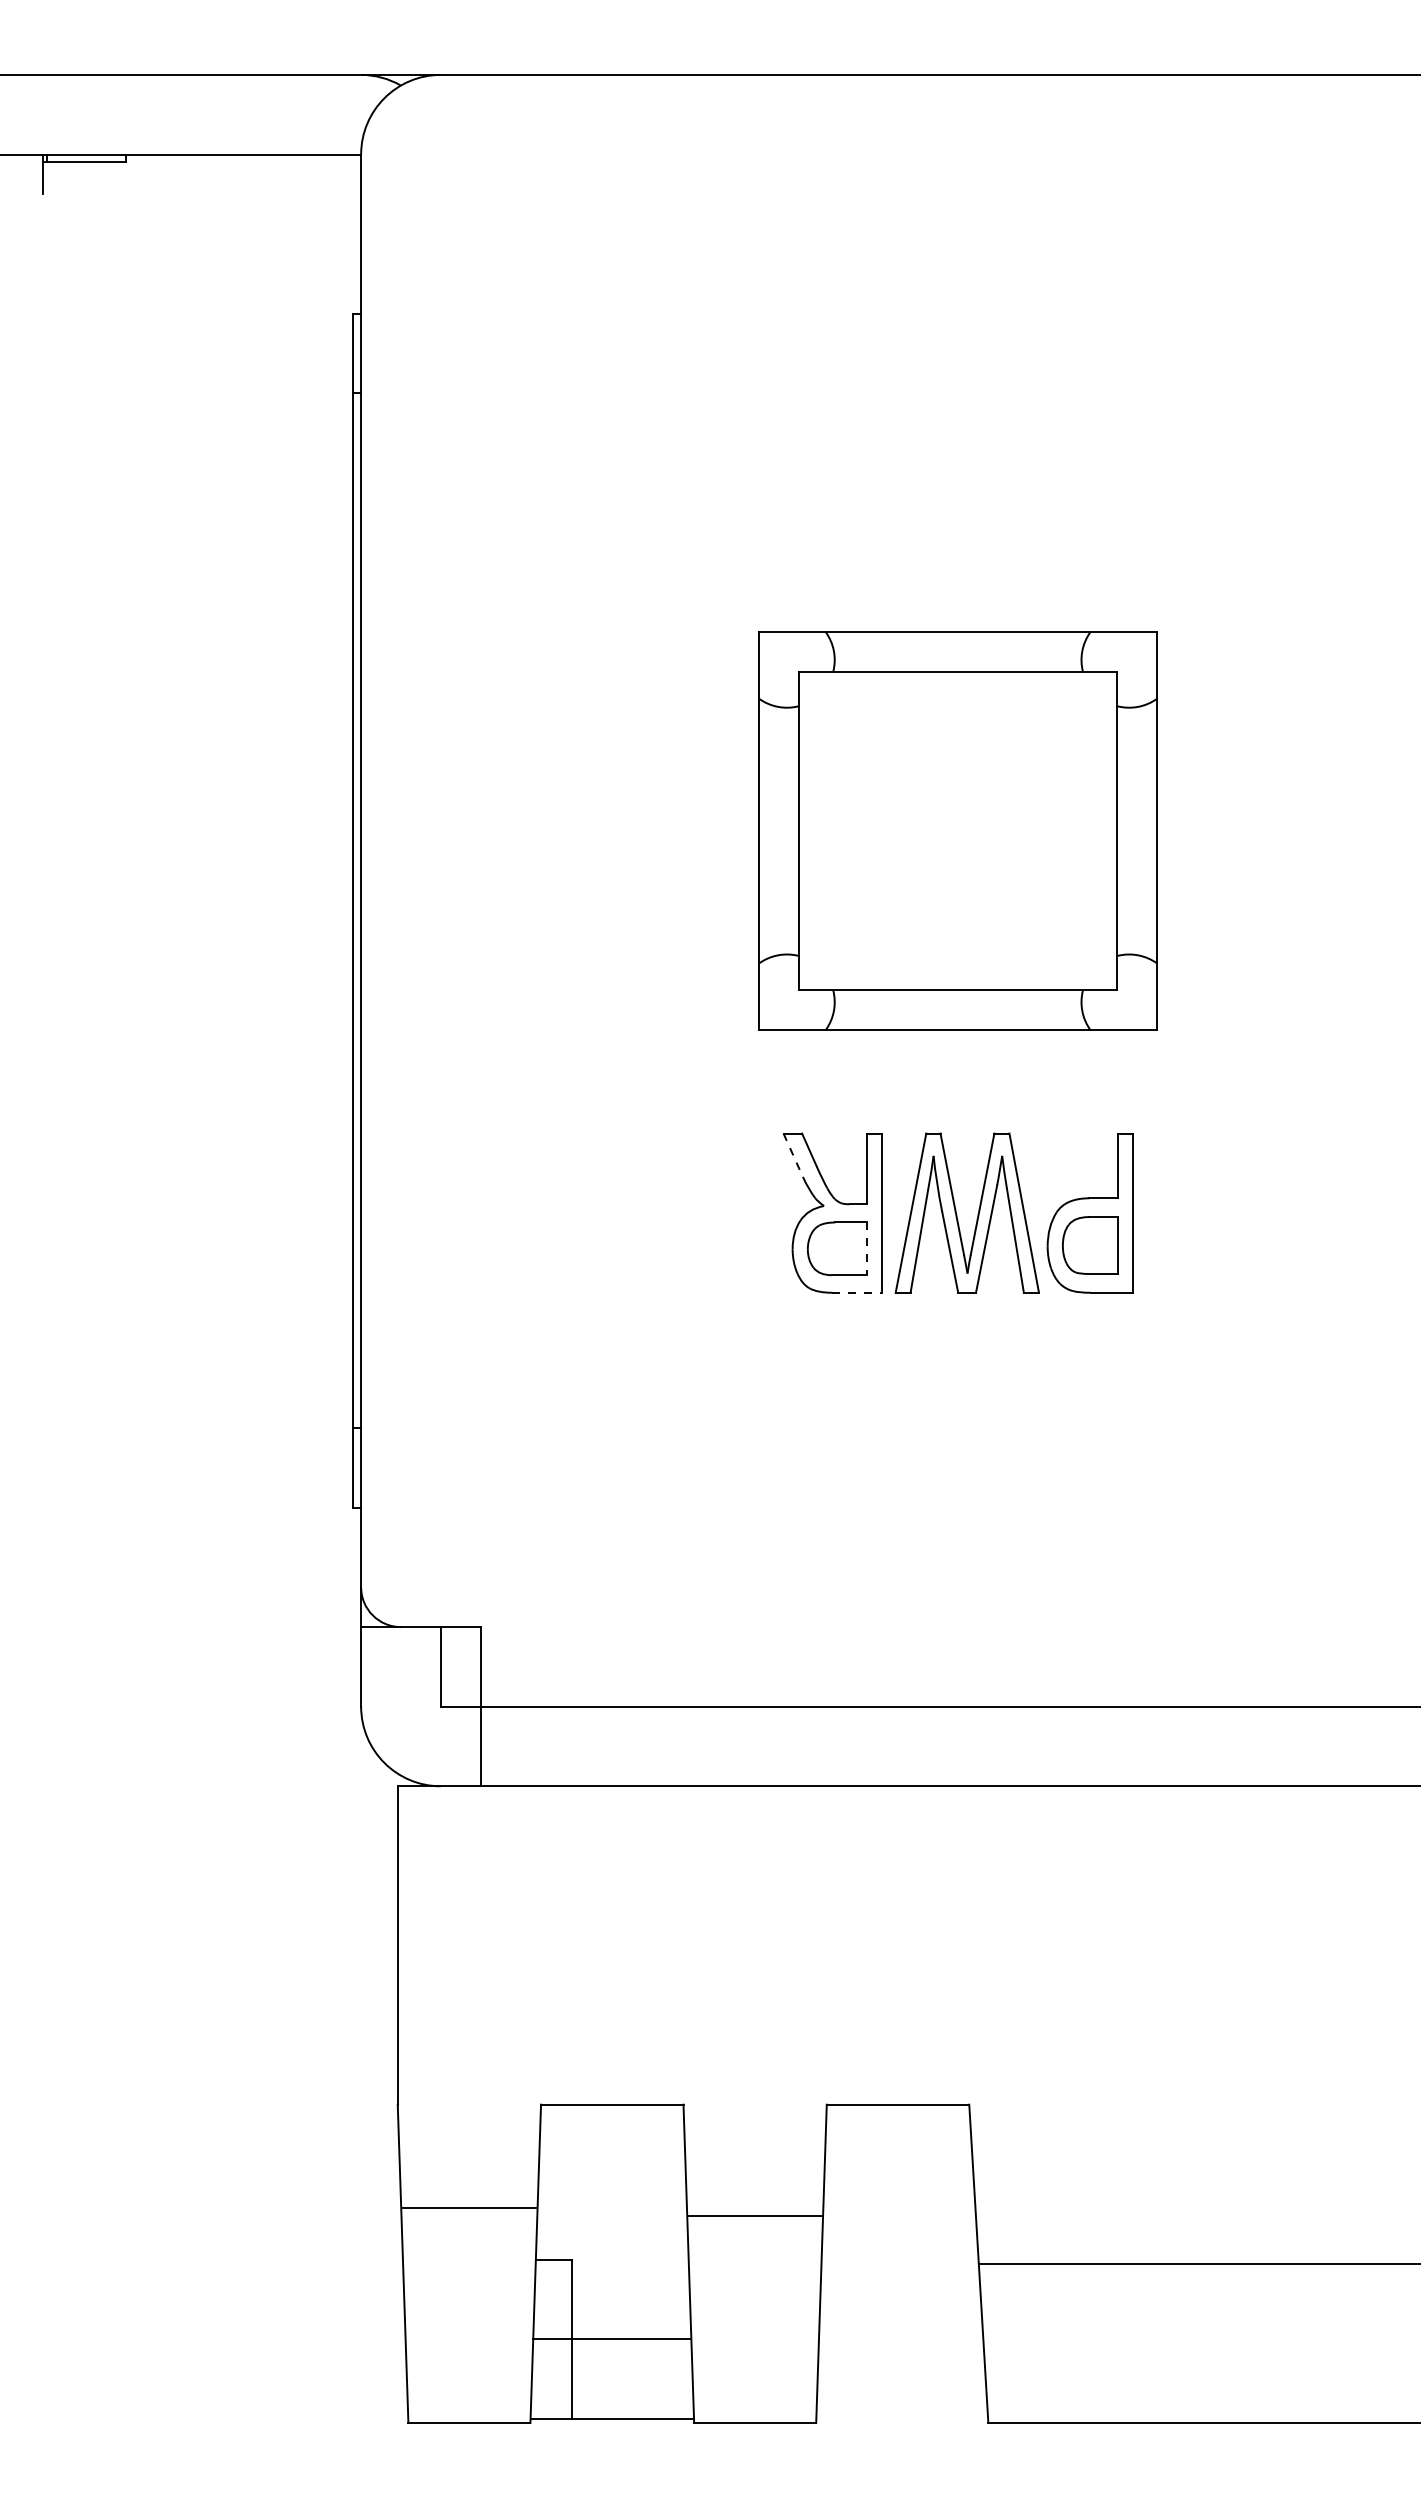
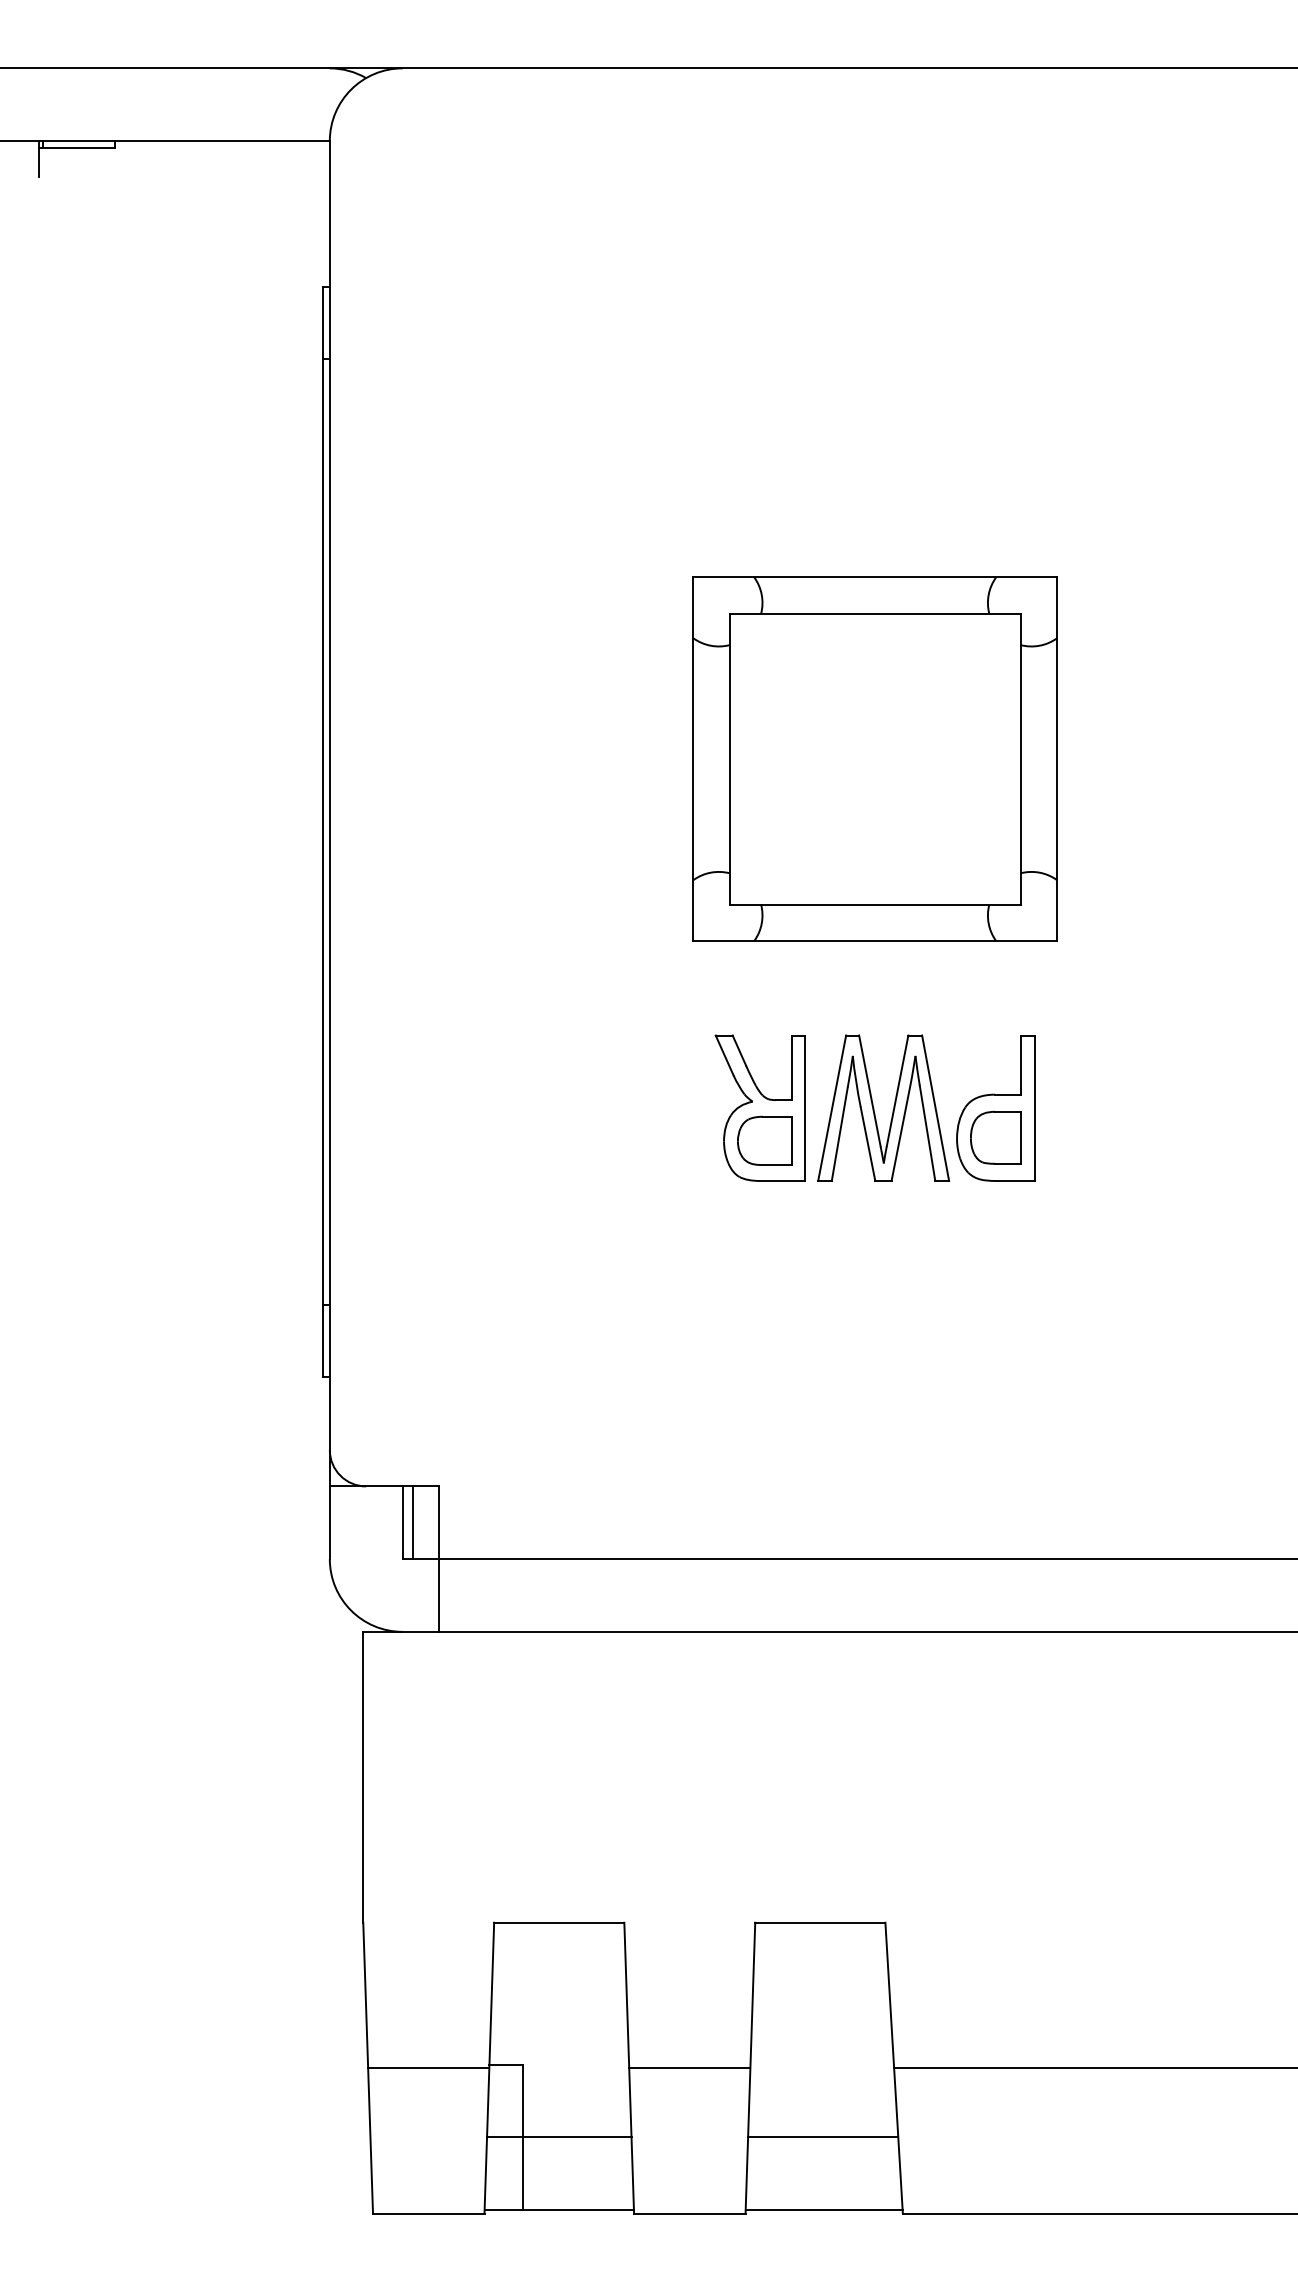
line: (793, 1155) -> (724, 1055), dashed -> solid
line: (866, 1249) -> (791, 1141), dashed -> solid
line: (857, 1292) -> (783, 1180), dashed -> solid
line: (452, 1666) -> (413, 1522), added
line: (469, 2207) -> (428, 2067), moved
line: (754, 2215) -> (689, 2067), moved
line: (900, 2339) -> (822, 2137), added
line: (902, 2419) -> (824, 2210), added

